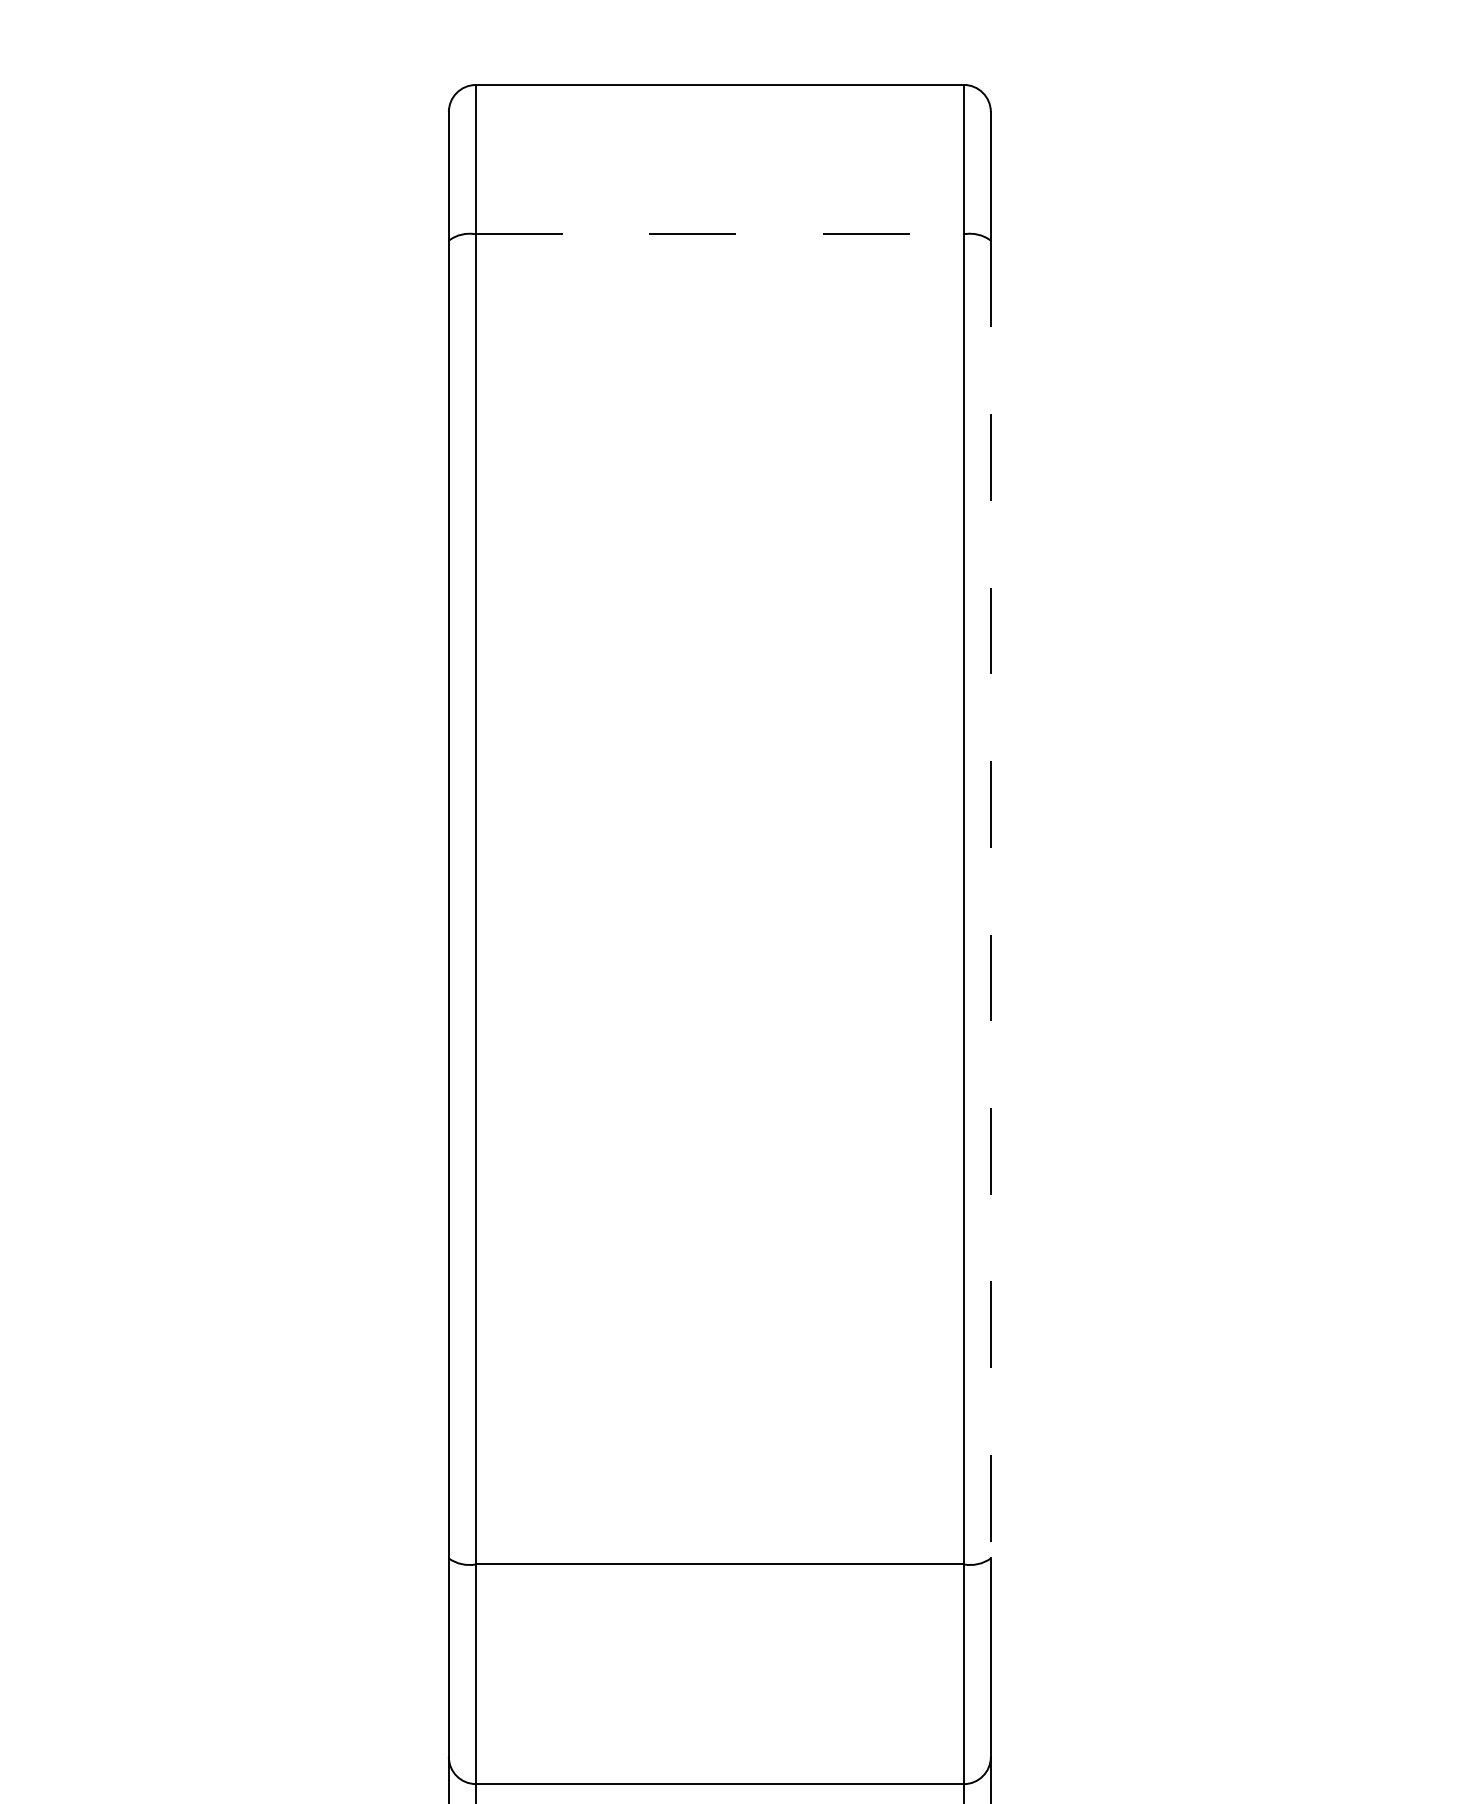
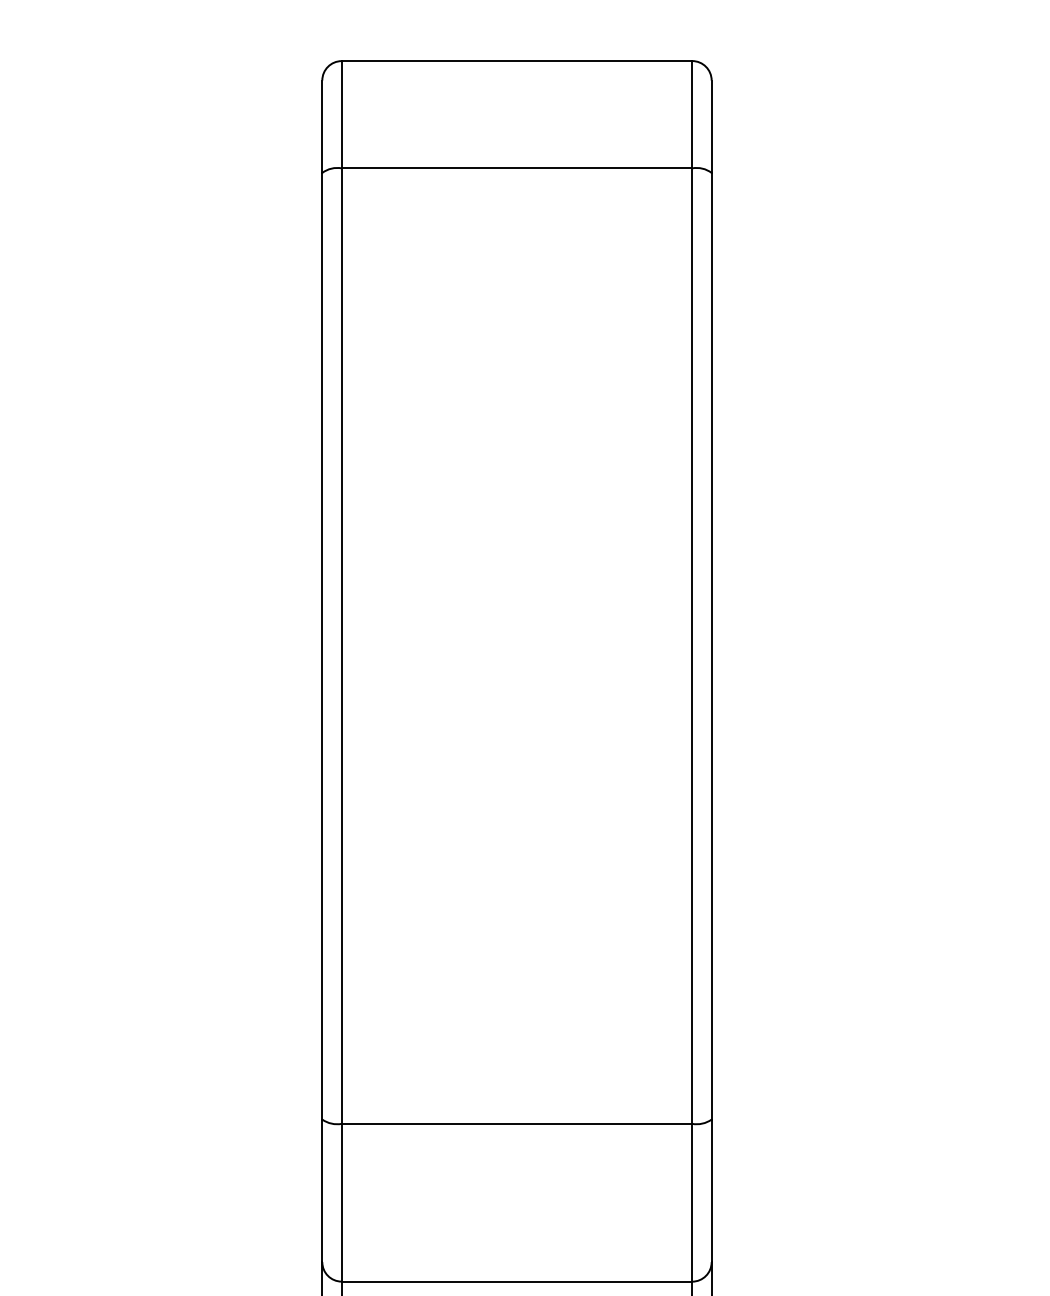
line: (720, 234) -> (517, 168), dashed -> solid
line: (990, 899) -> (711, 646), dashed -> solid

